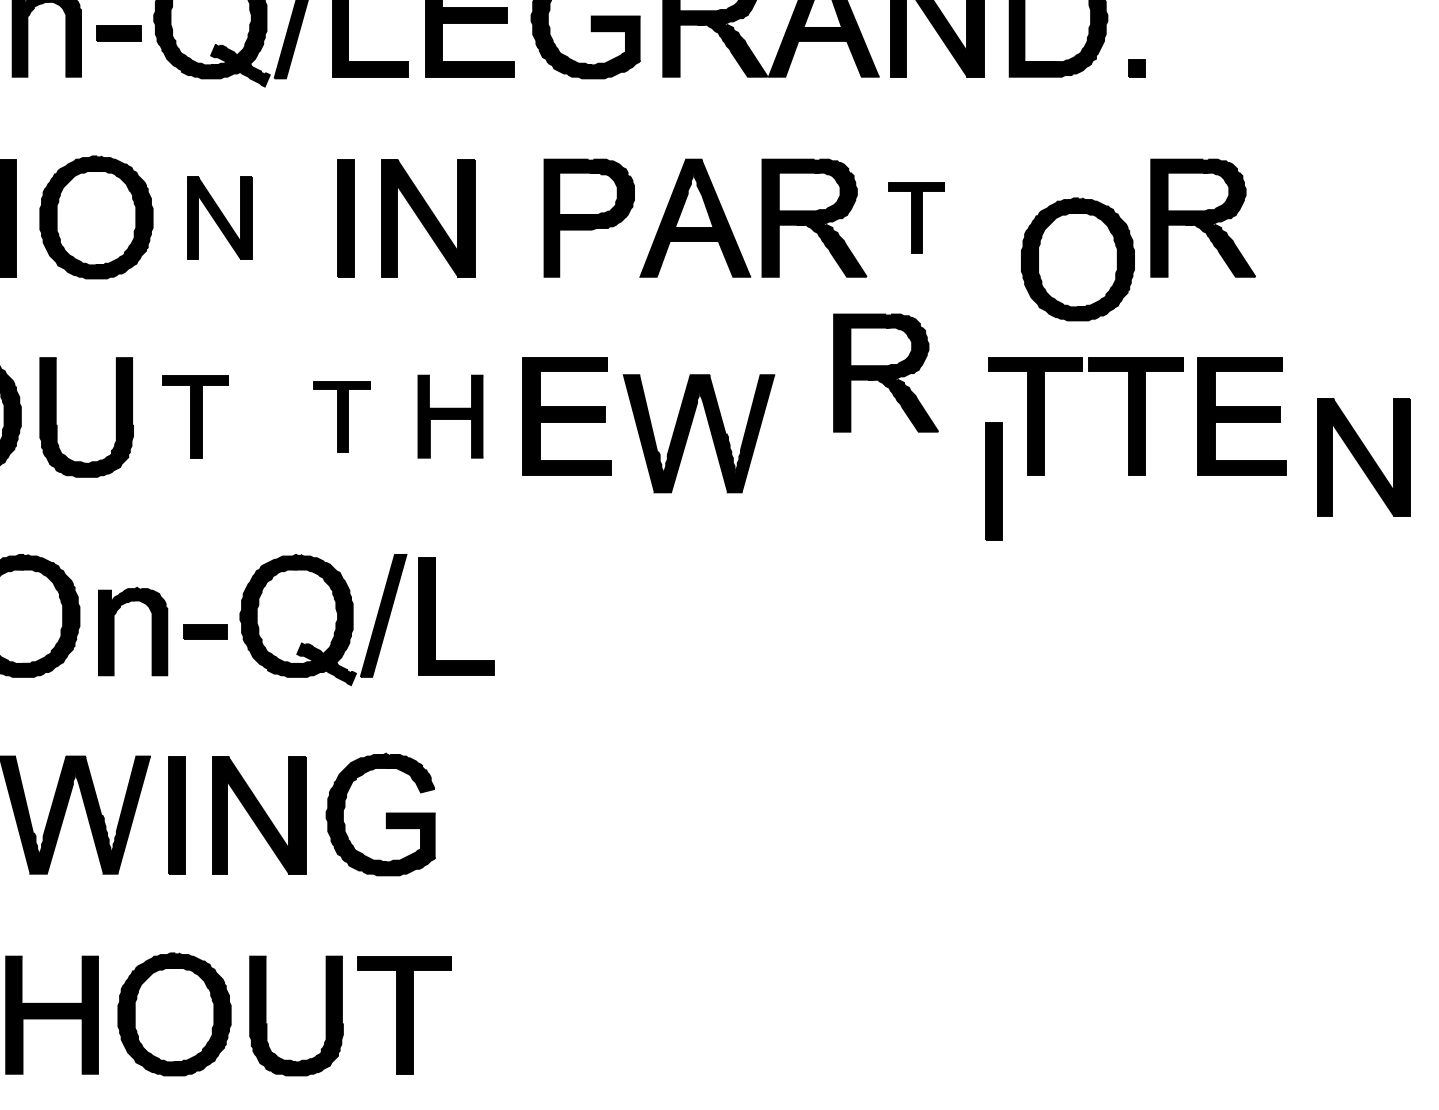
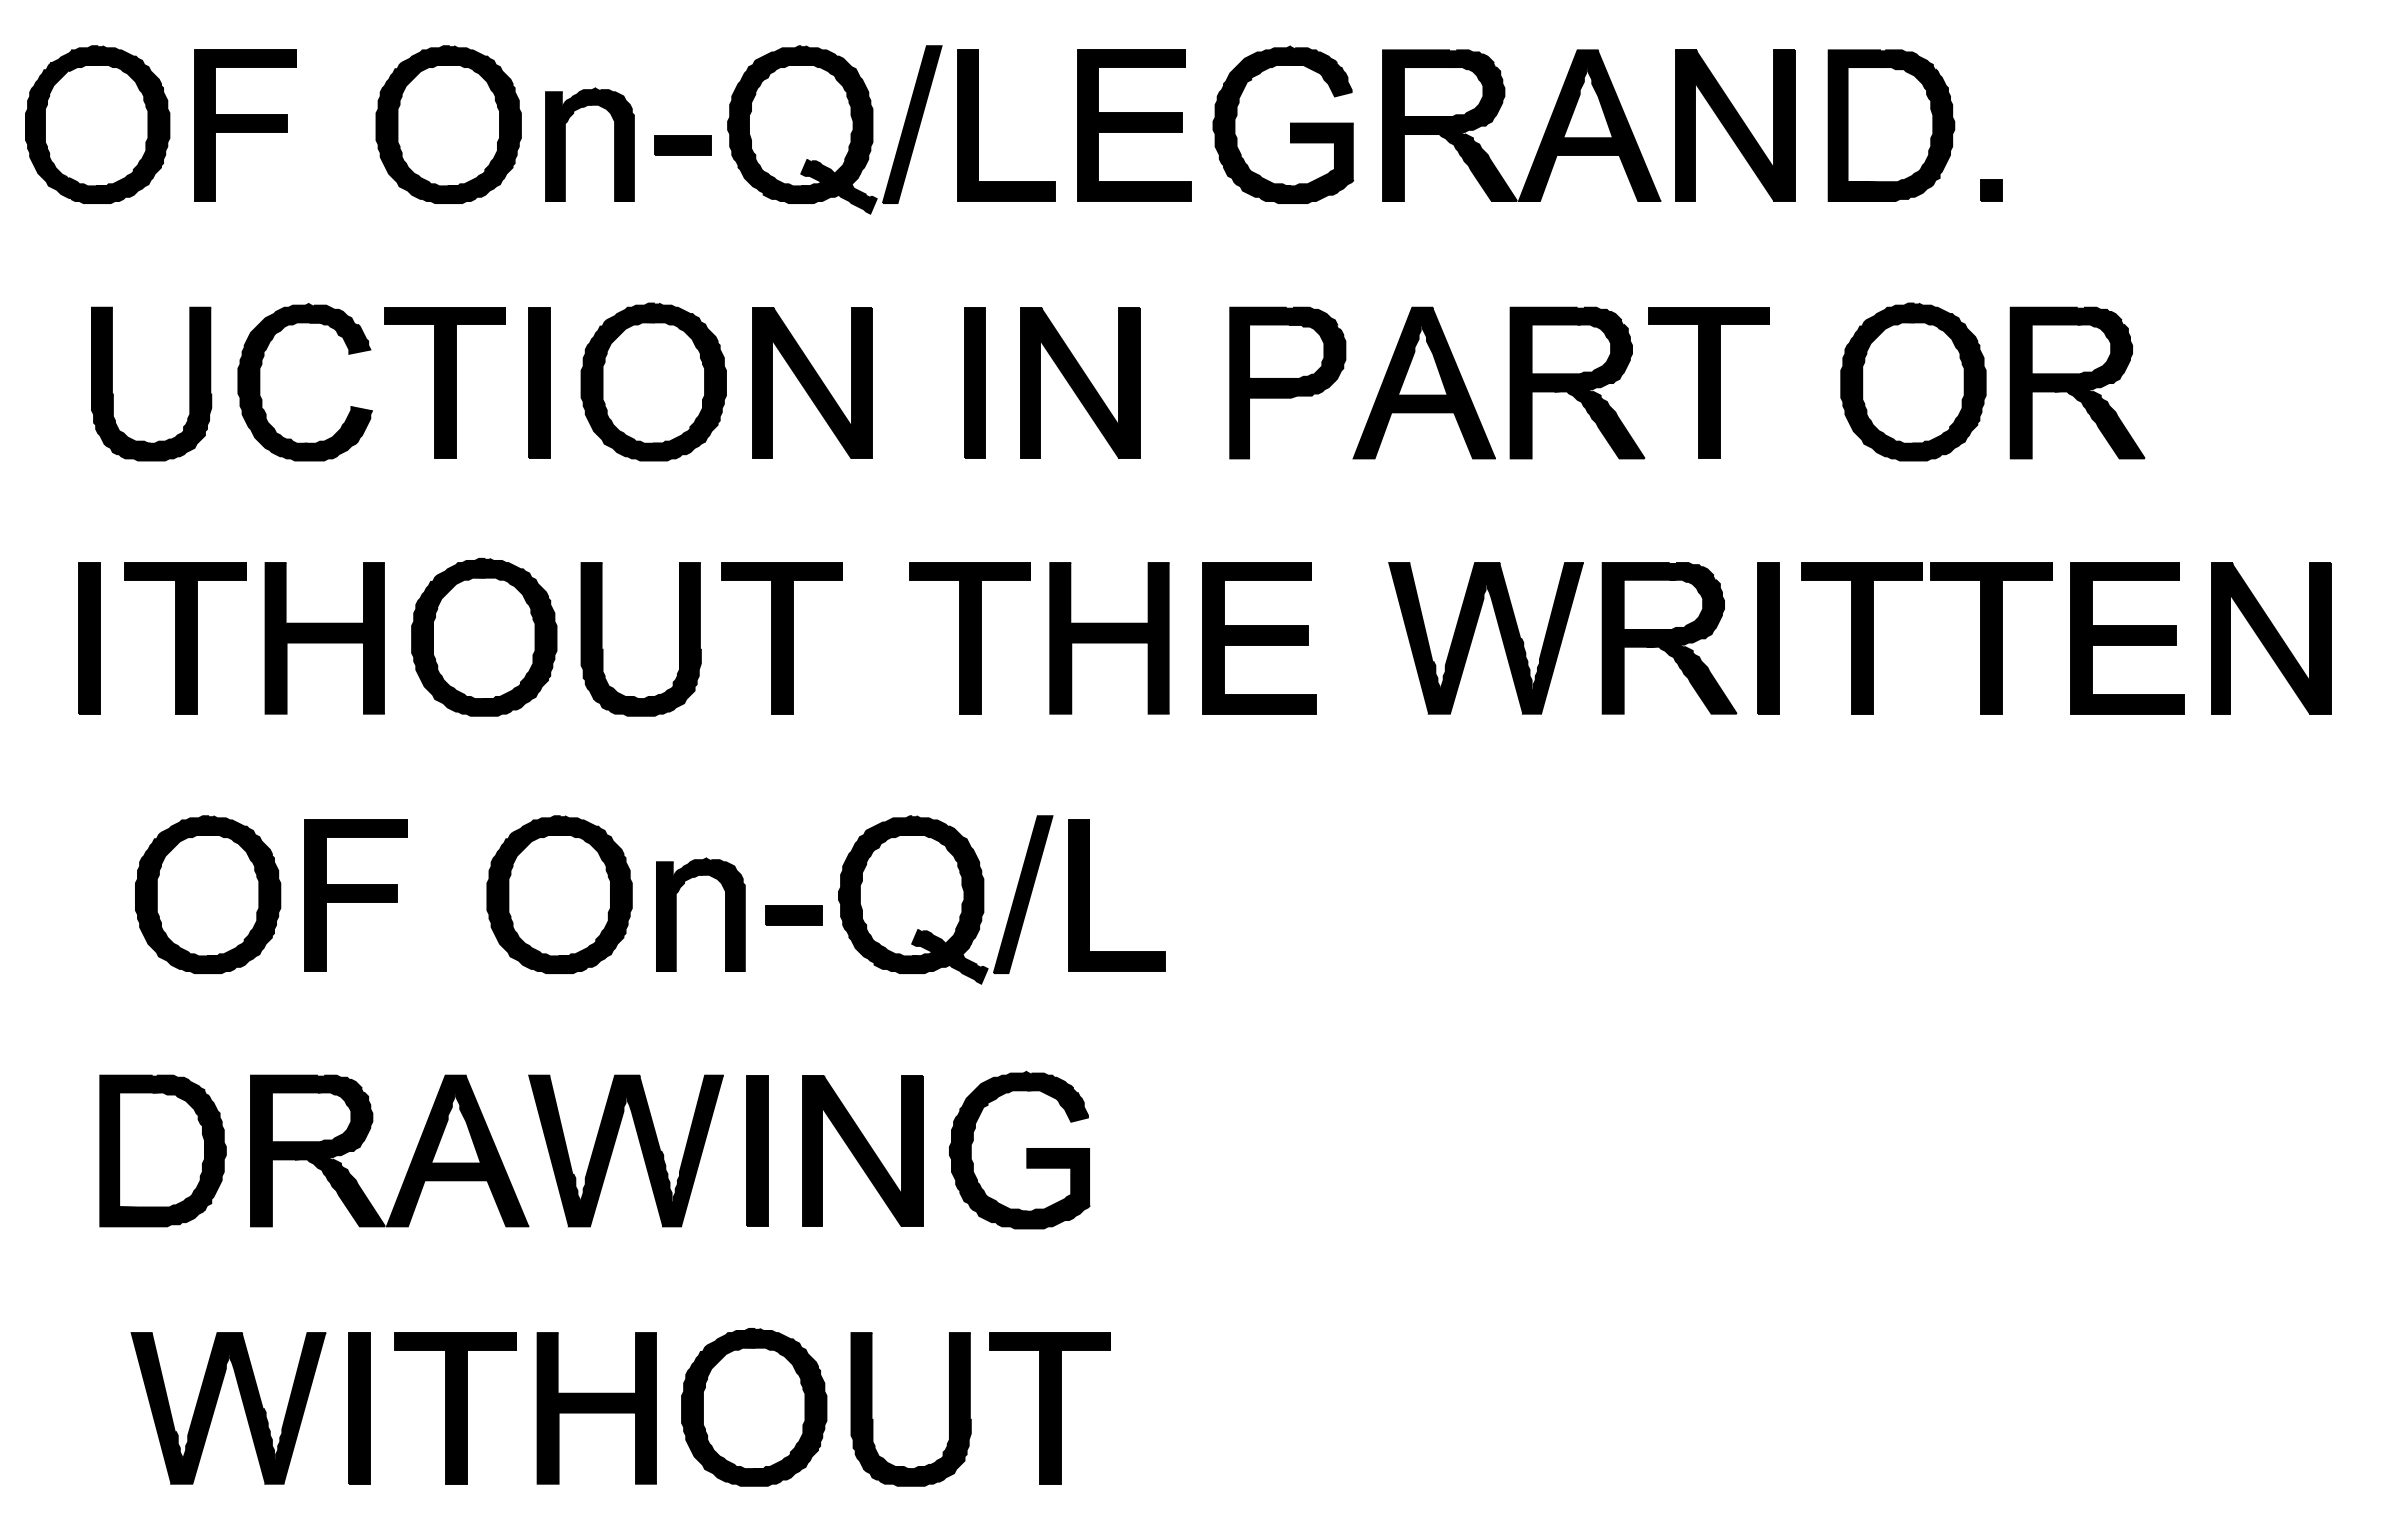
part: (219, 217) -> (812, 382), size x1.43
part: (916, 217) -> (1708, 382), size x1.67
part: (1077, 258) -> (1913, 381), moved
part: (886, 373) -> (1669, 638), moved
part: (195, 416) -> (781, 638), size x1.43
part: (341, 416) -> (969, 638), size x1.67
part: (450, 416) -> (1109, 638), size x1.43
part: (689, 433) -> (1473, 637), moved
part: (1364, 457) -> (2271, 638), moved
part: (994, 481) -> (1768, 638), moved

